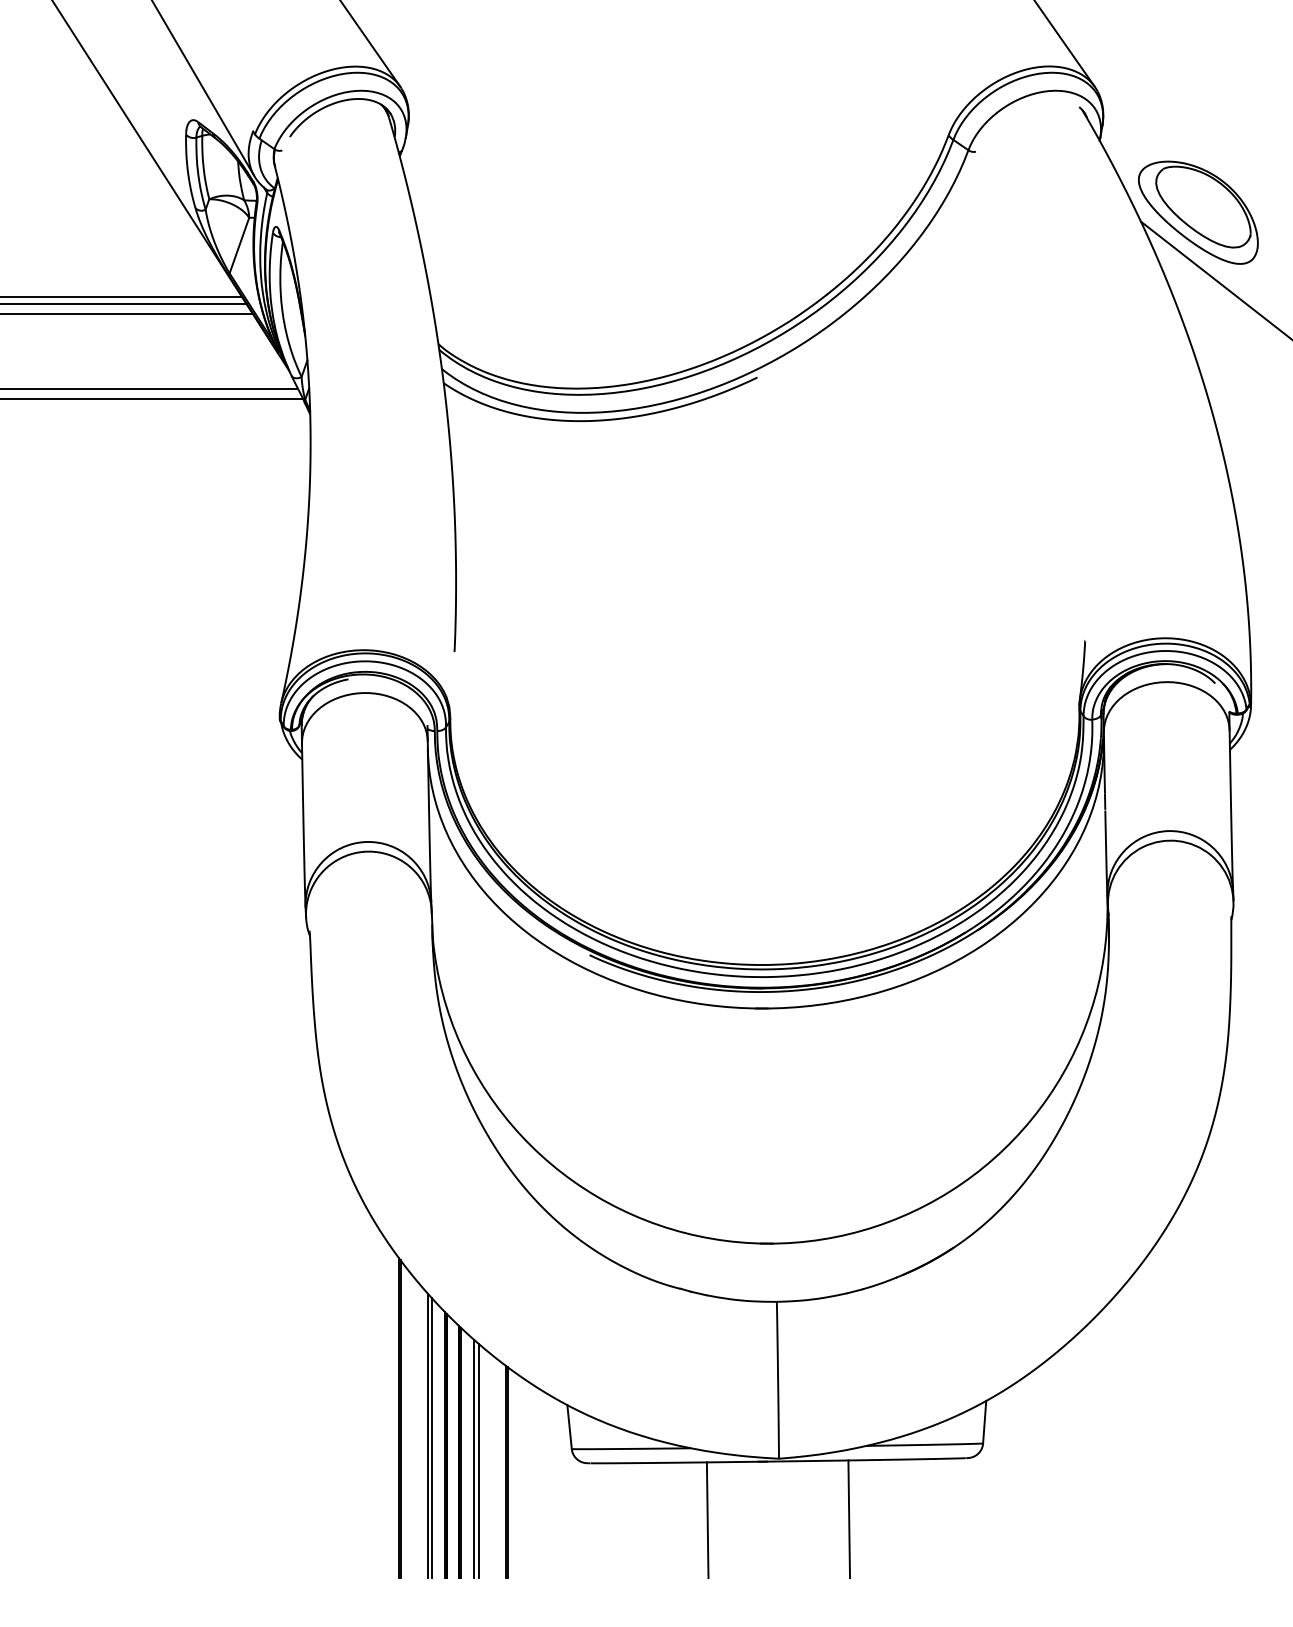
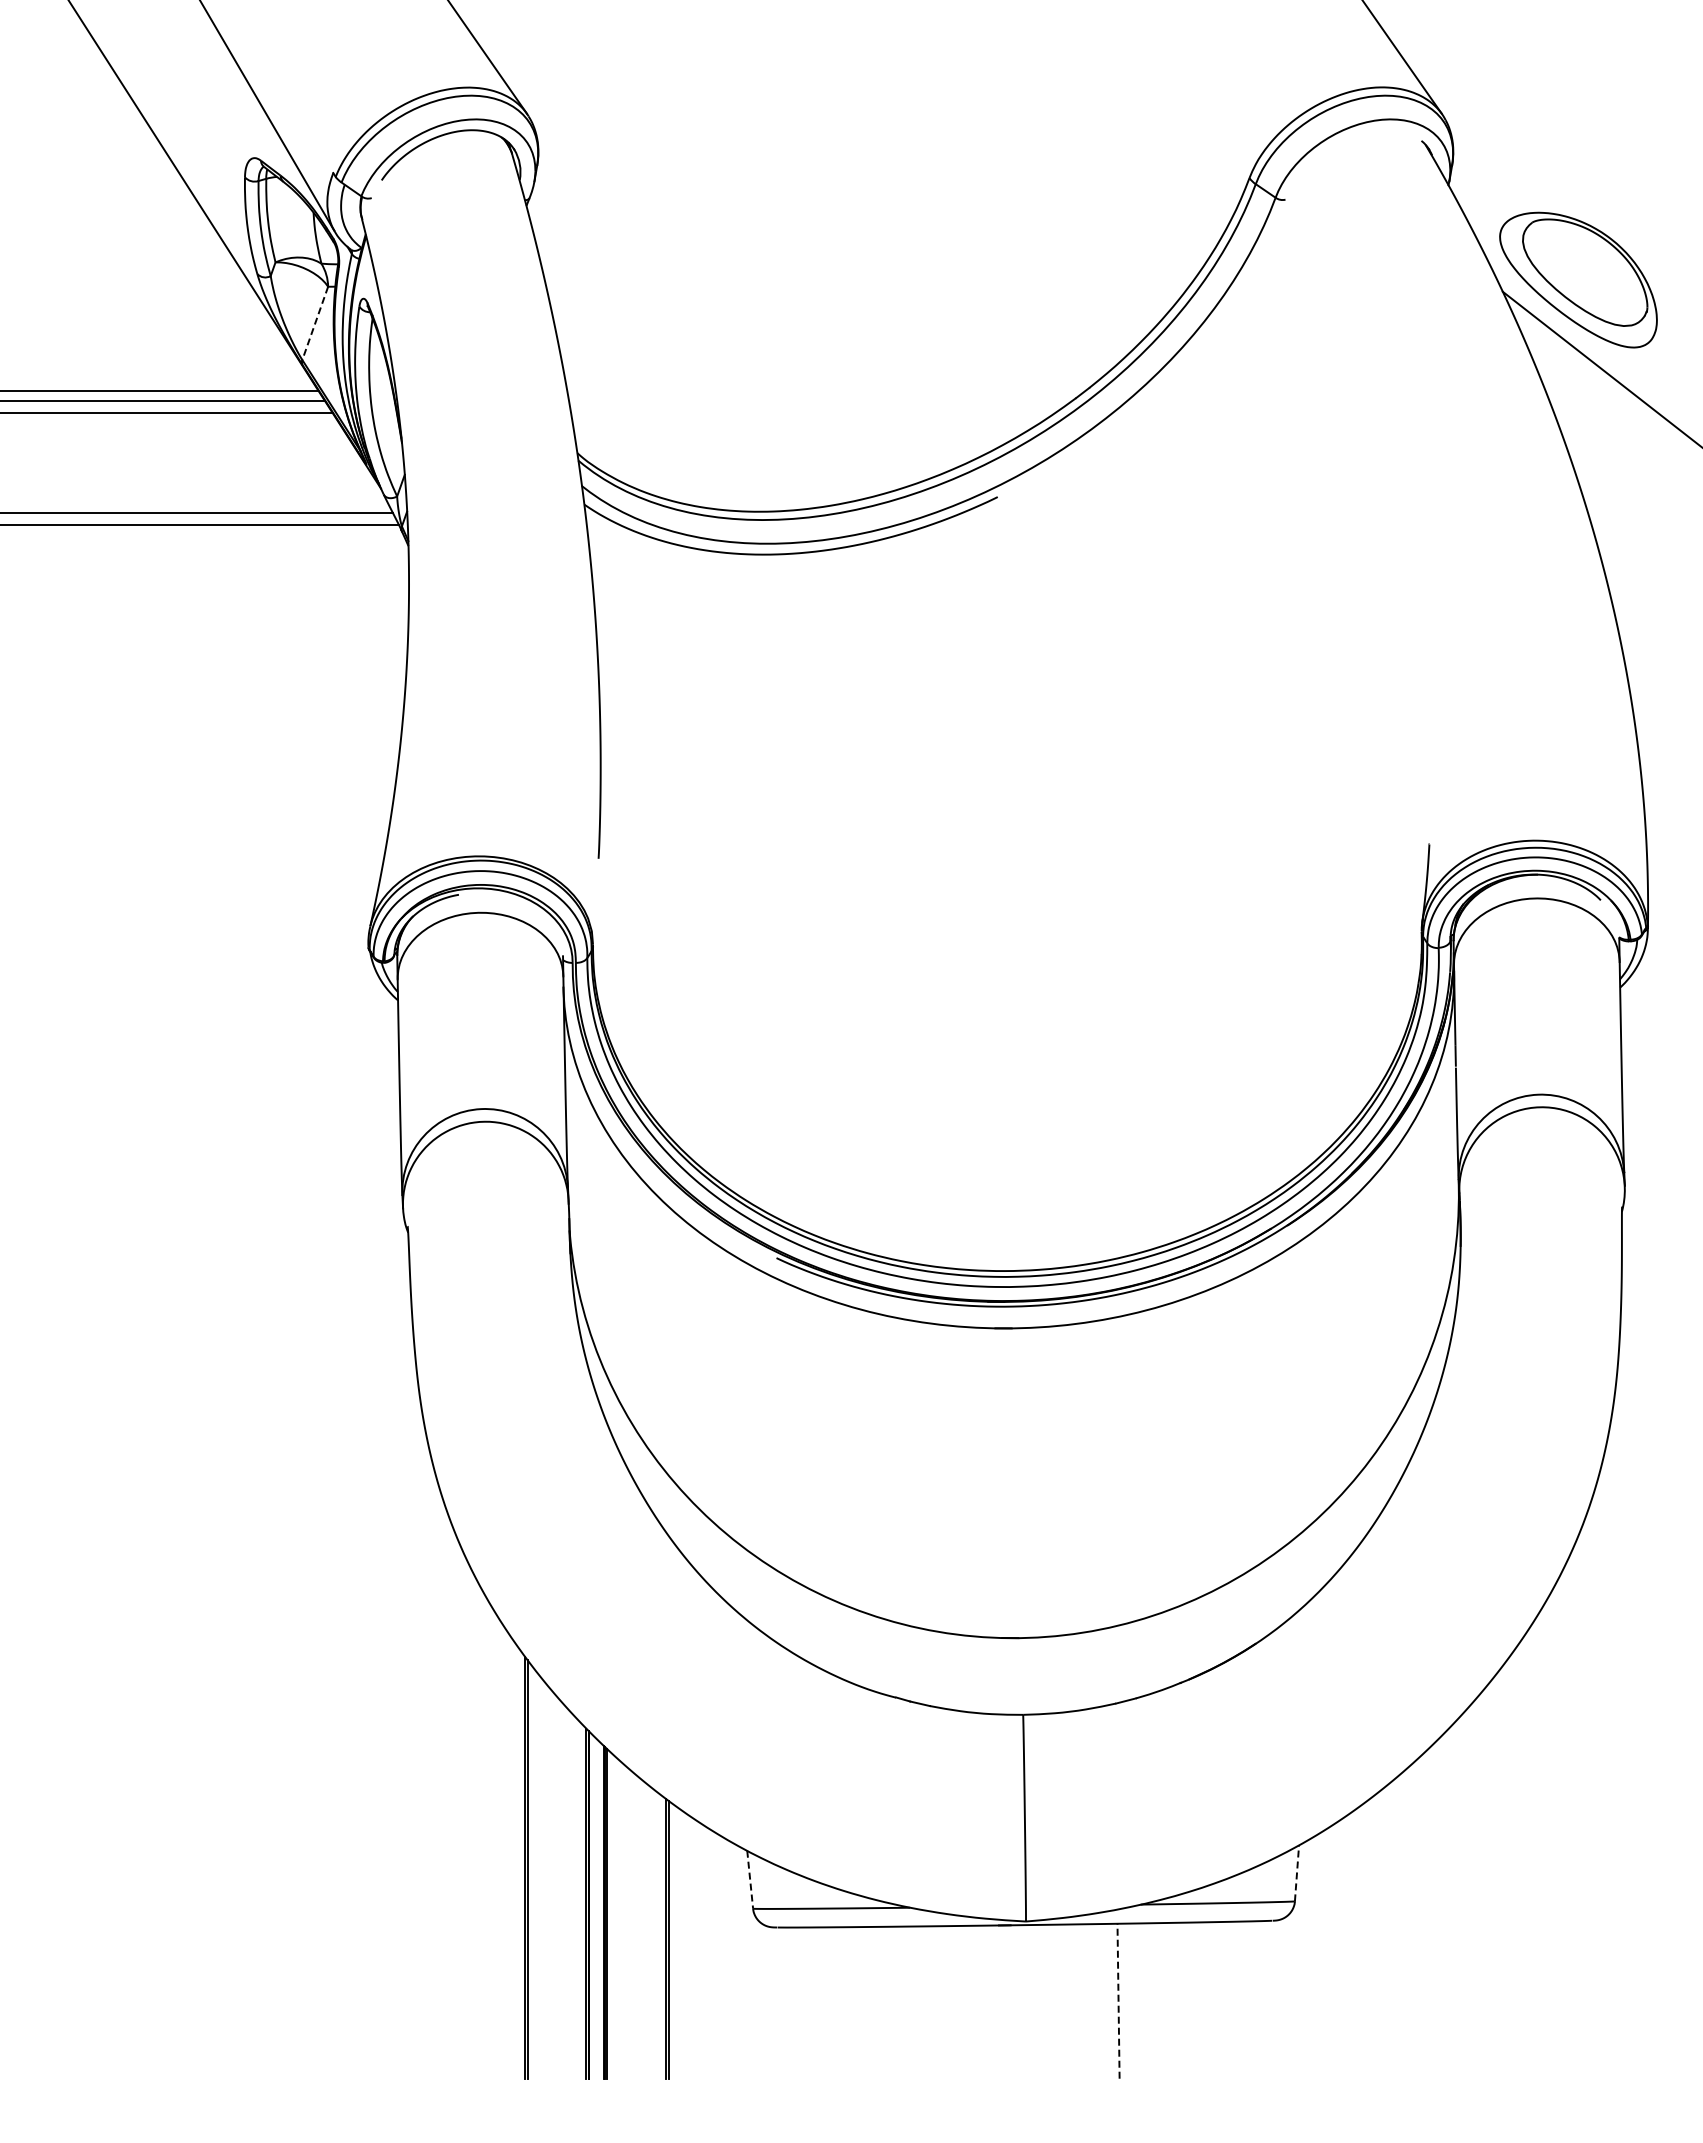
line: (239, 245) -> (315, 323), solid -> dashed
line: (985, 1421) -> (1297, 1872), solid -> dashed
line: (569, 1427) -> (750, 1880), solid -> dashed
line: (427, 1435) -> (563, 1890), removed
line: (432, 1438) -> (569, 1894), removed
line: (474, 1458) -> (624, 1921), removed
line: (478, 1461) -> (630, 1924), removed
line: (849, 1518) -> (1118, 2000), solid -> dashed
line: (707, 1520) -> (932, 2002), removed

